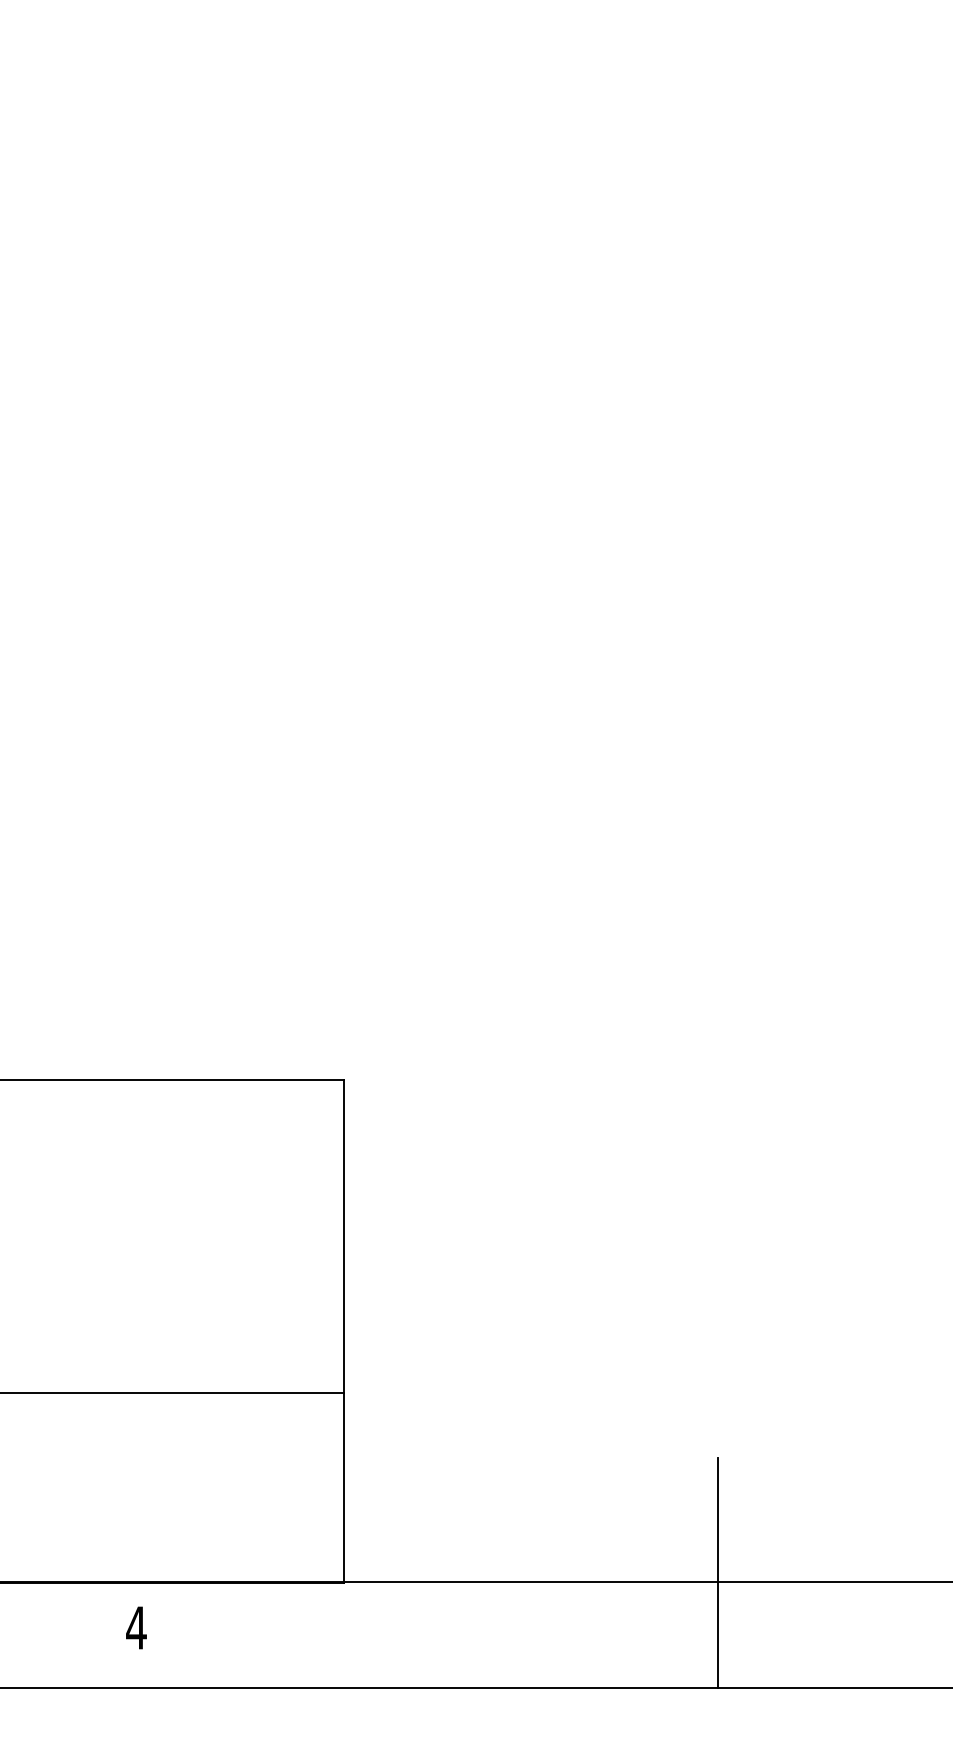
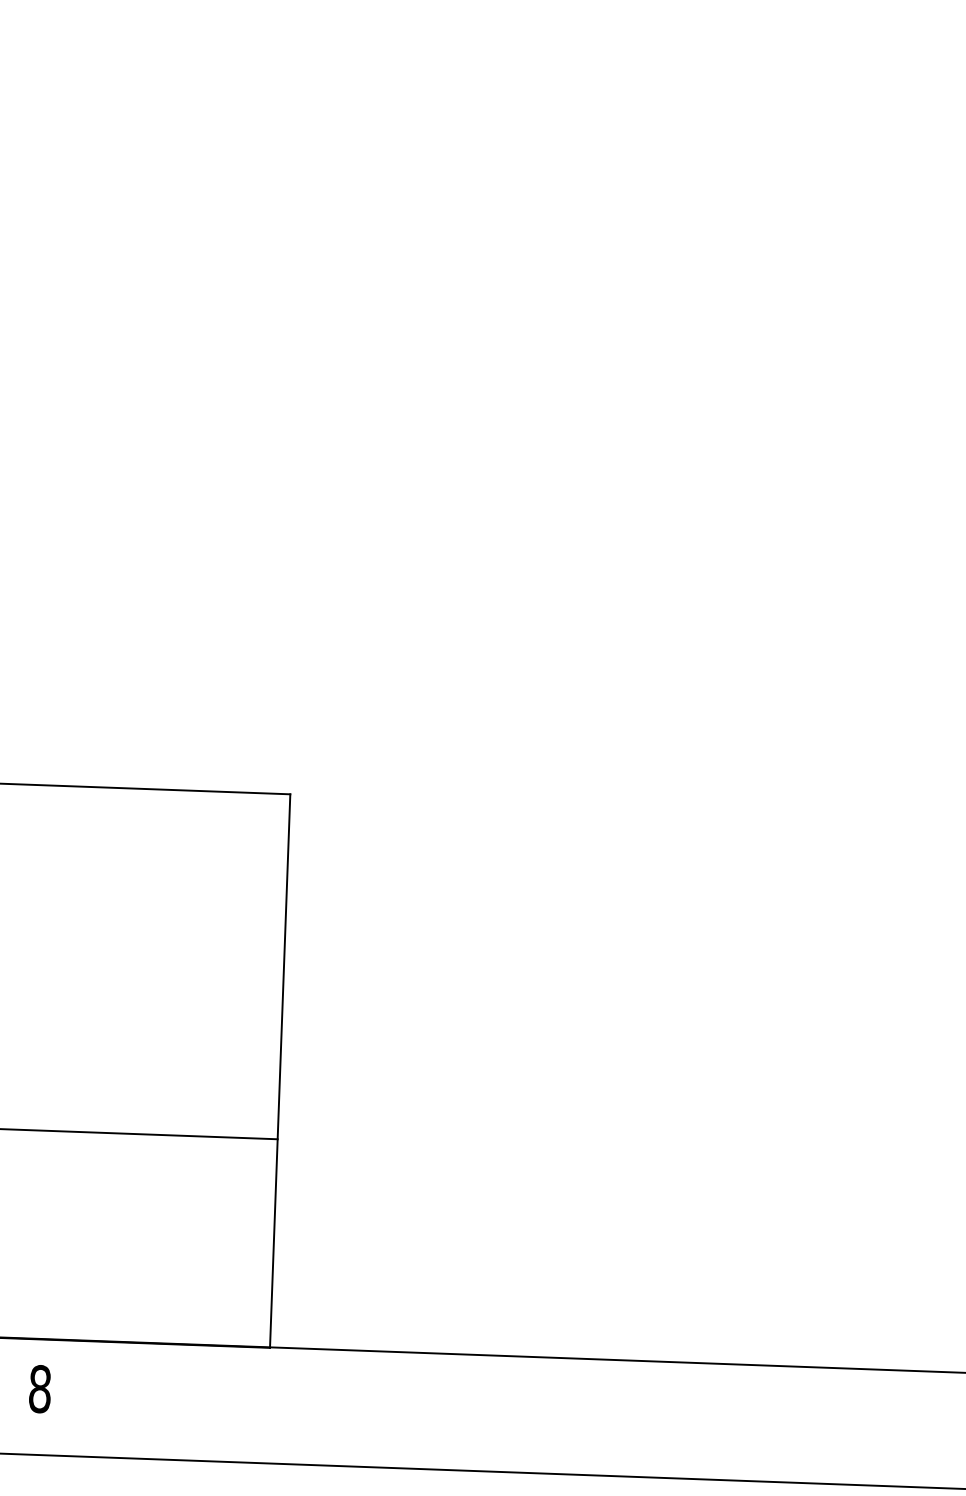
line: (717, 1572) -> (681, 1351), removed
text: (136, 1627) -> (40, 1388), 4 -> 8

